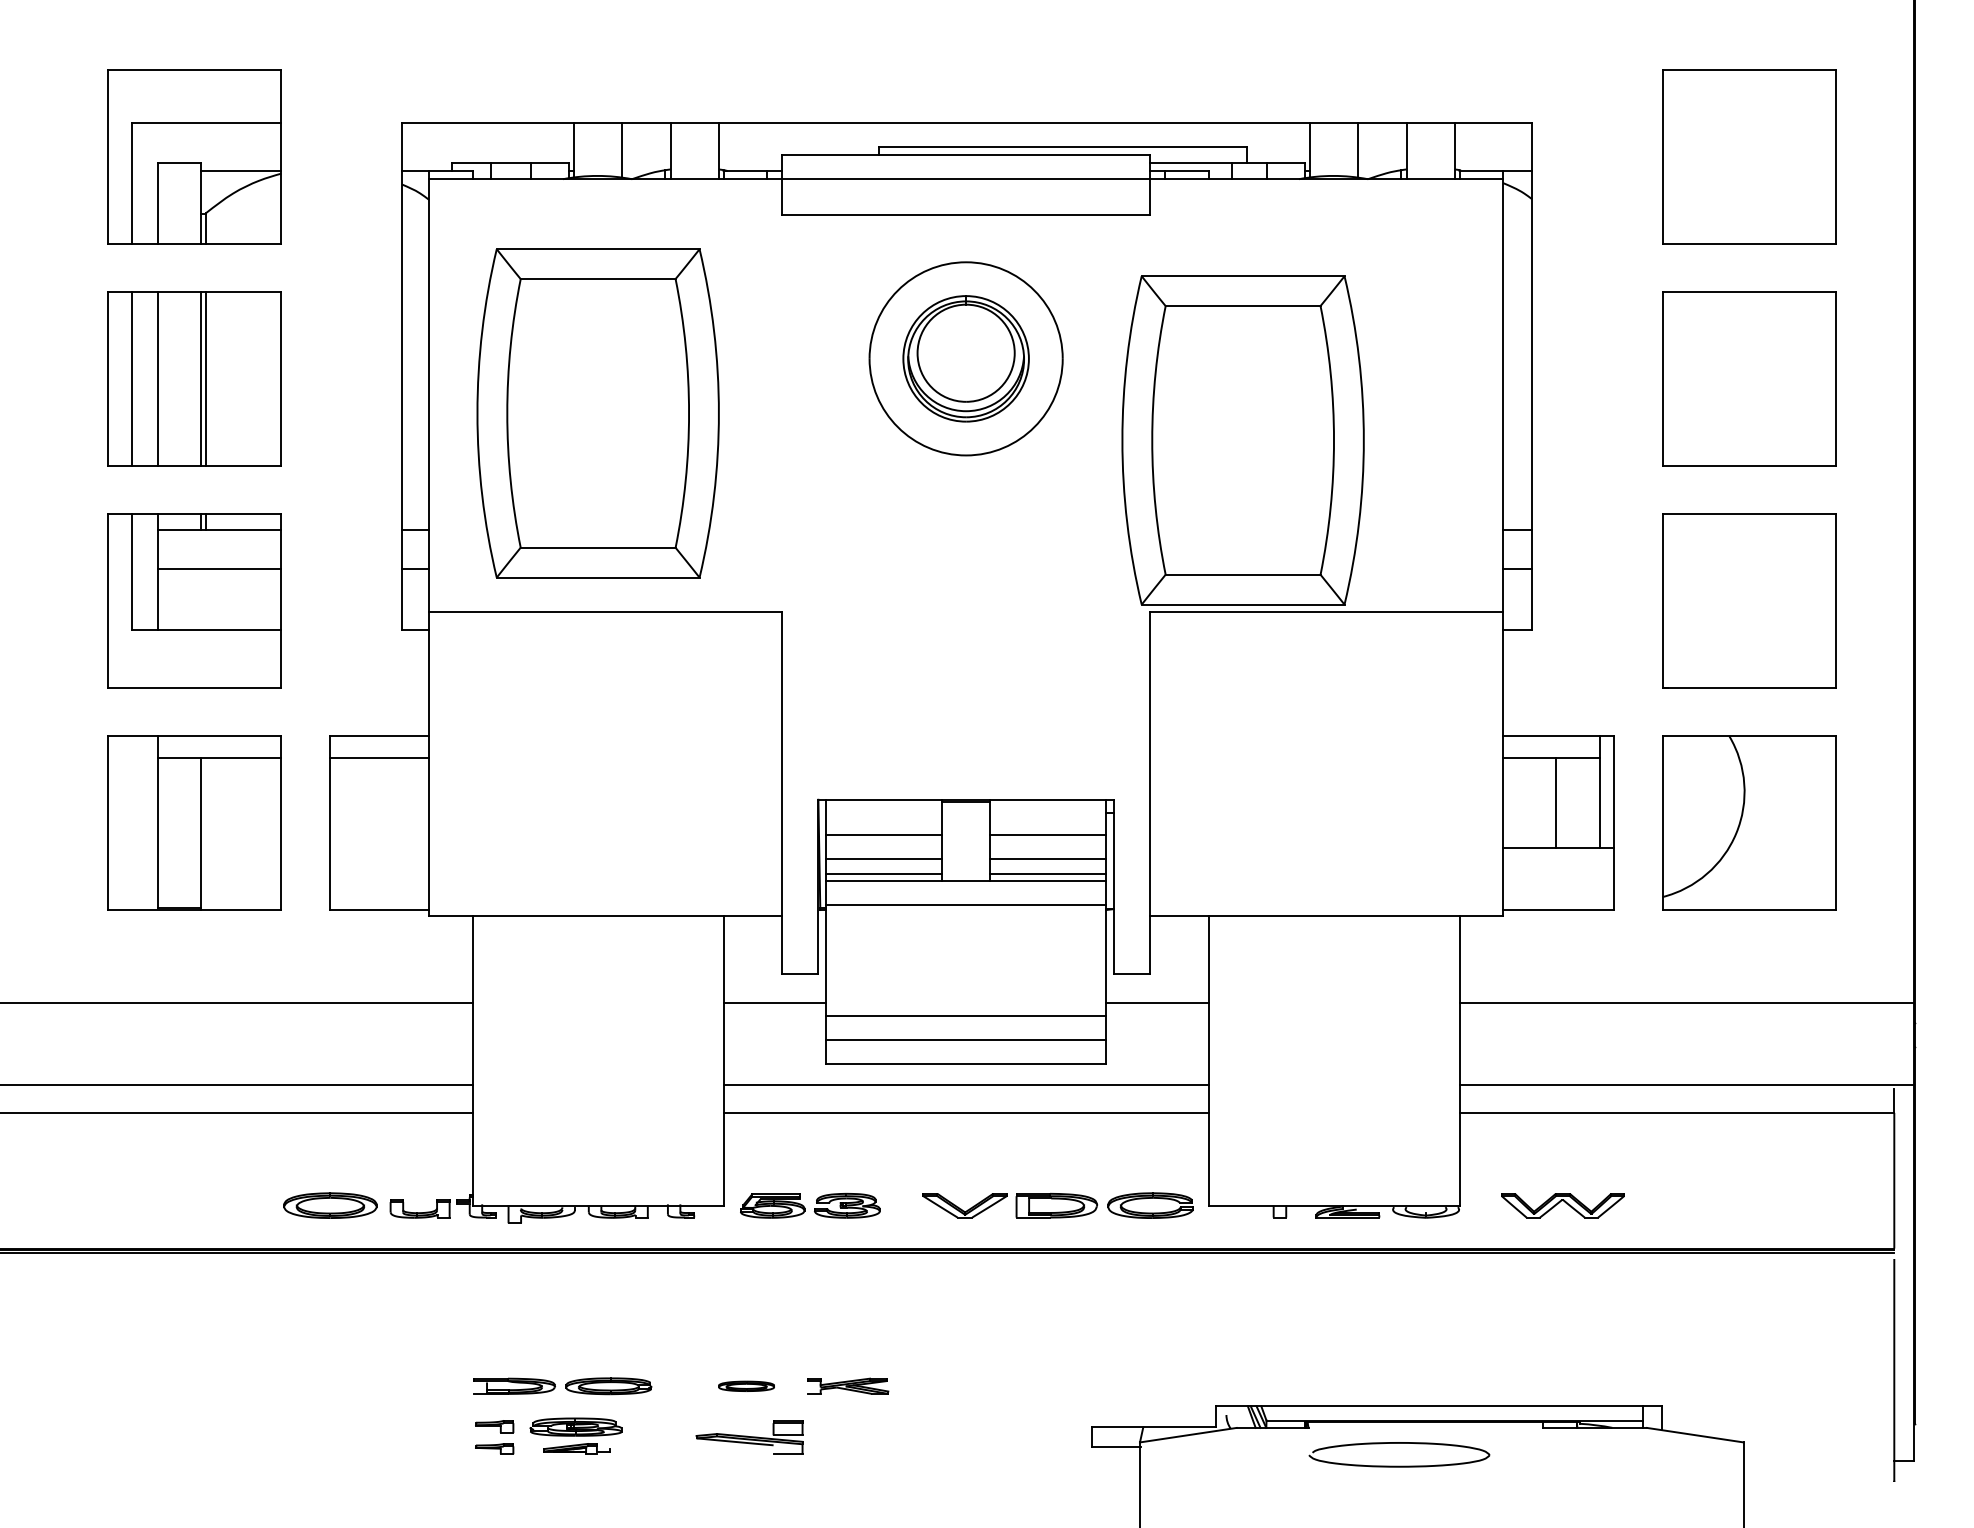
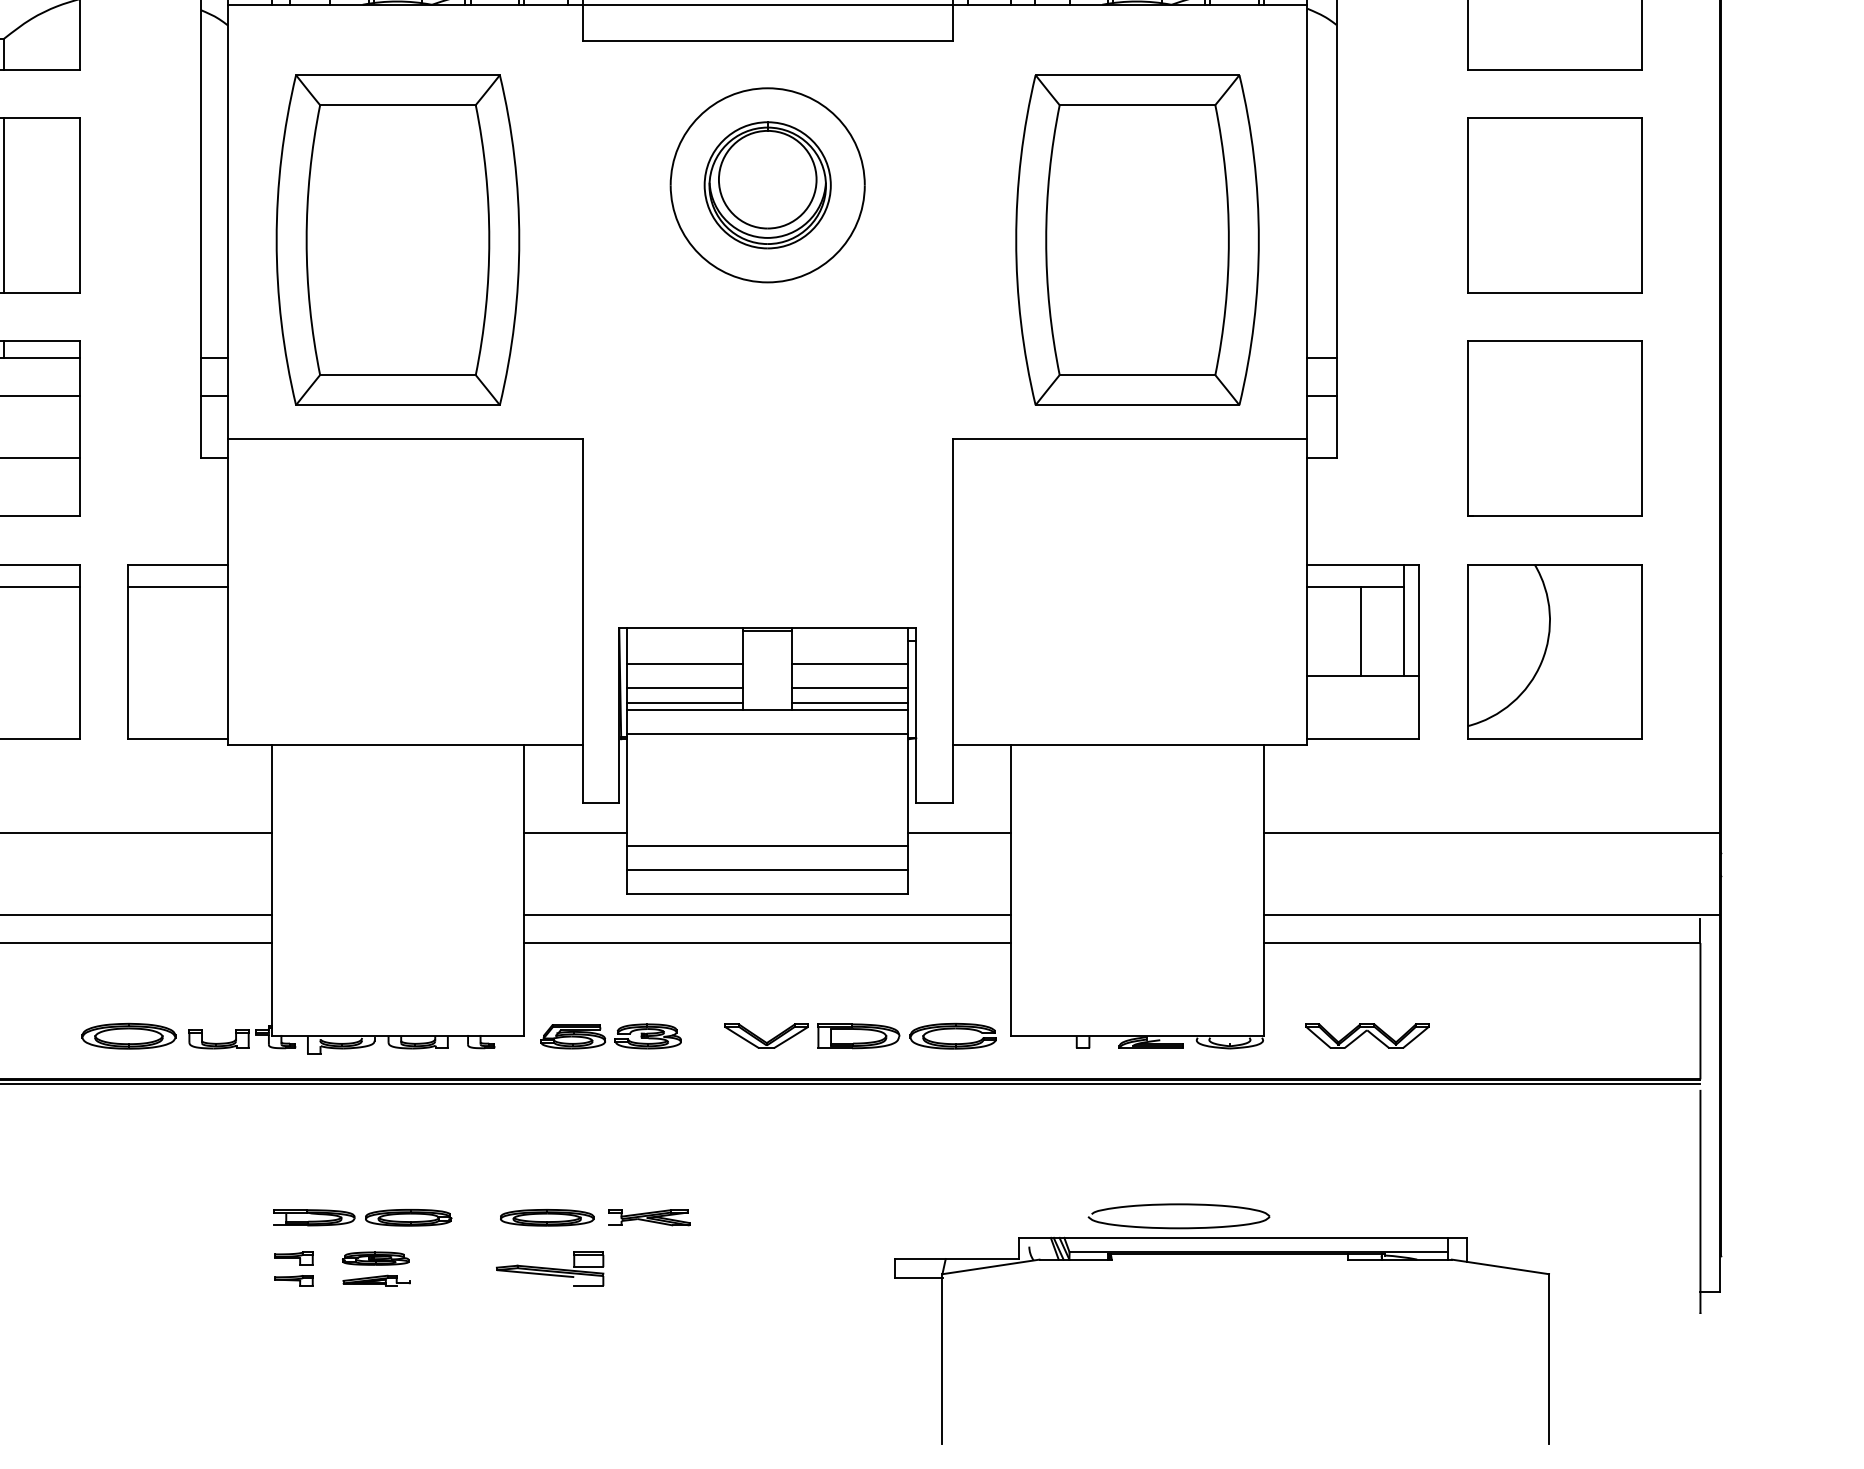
part: (1242, 440) -> (1136, 240), moved
part: (746, 1386) -> (547, 1218), size x1.67
part: (575, 1426) -> (375, 1258), size x0.71
part: (1399, 1443) -> (1179, 1204), moved

